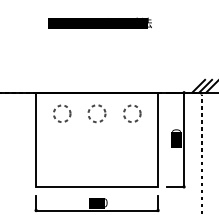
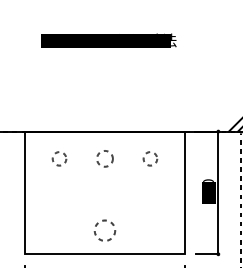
circle: (62, 113) -> (59, 158), size x0.62
circle: (97, 113) -> (105, 158), size x0.71
circle: (131, 113) -> (149, 158), size x0.62
circle: (96, 168) -> (104, 230), added

